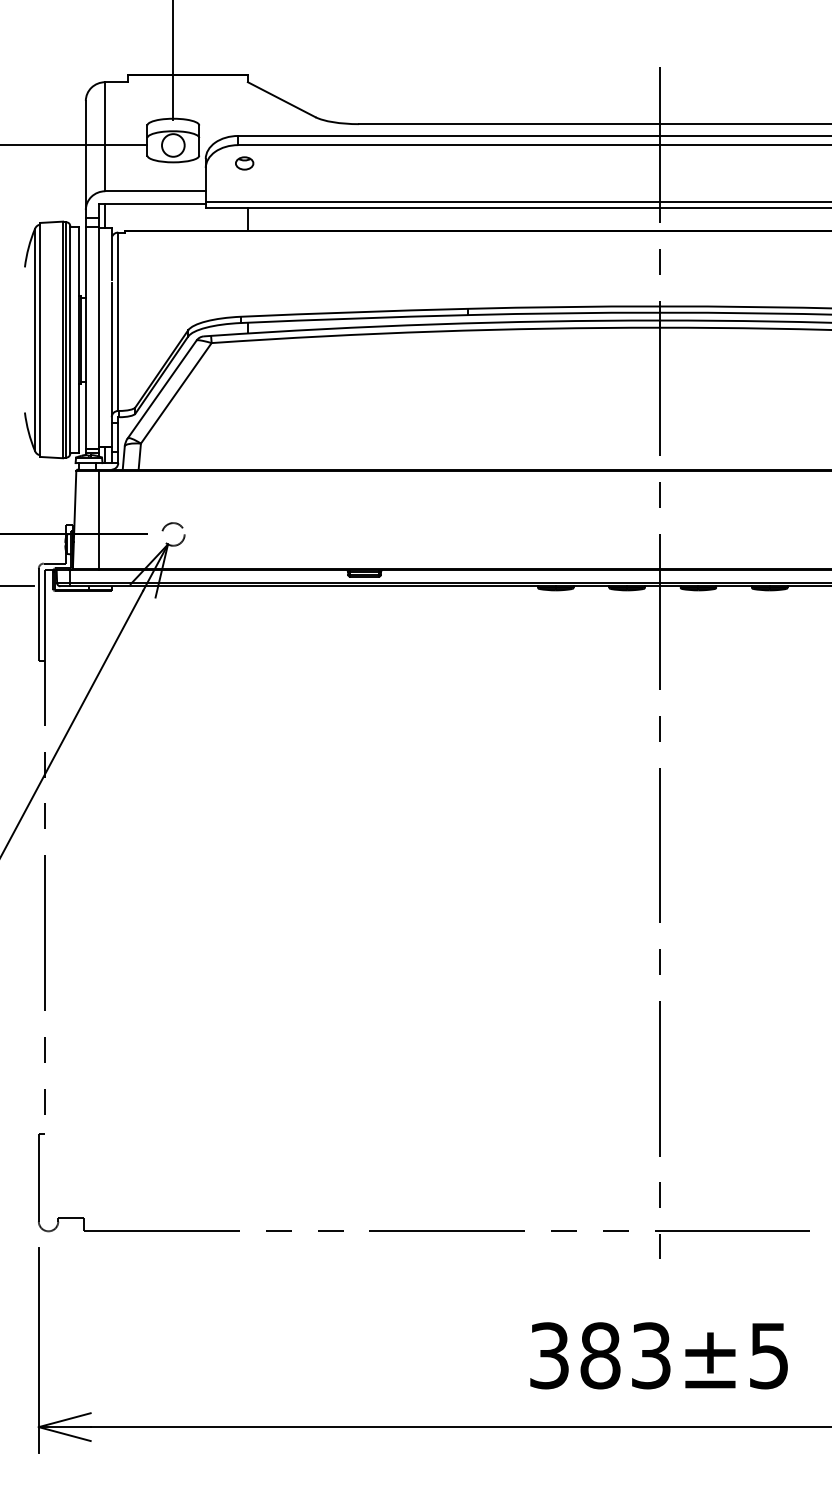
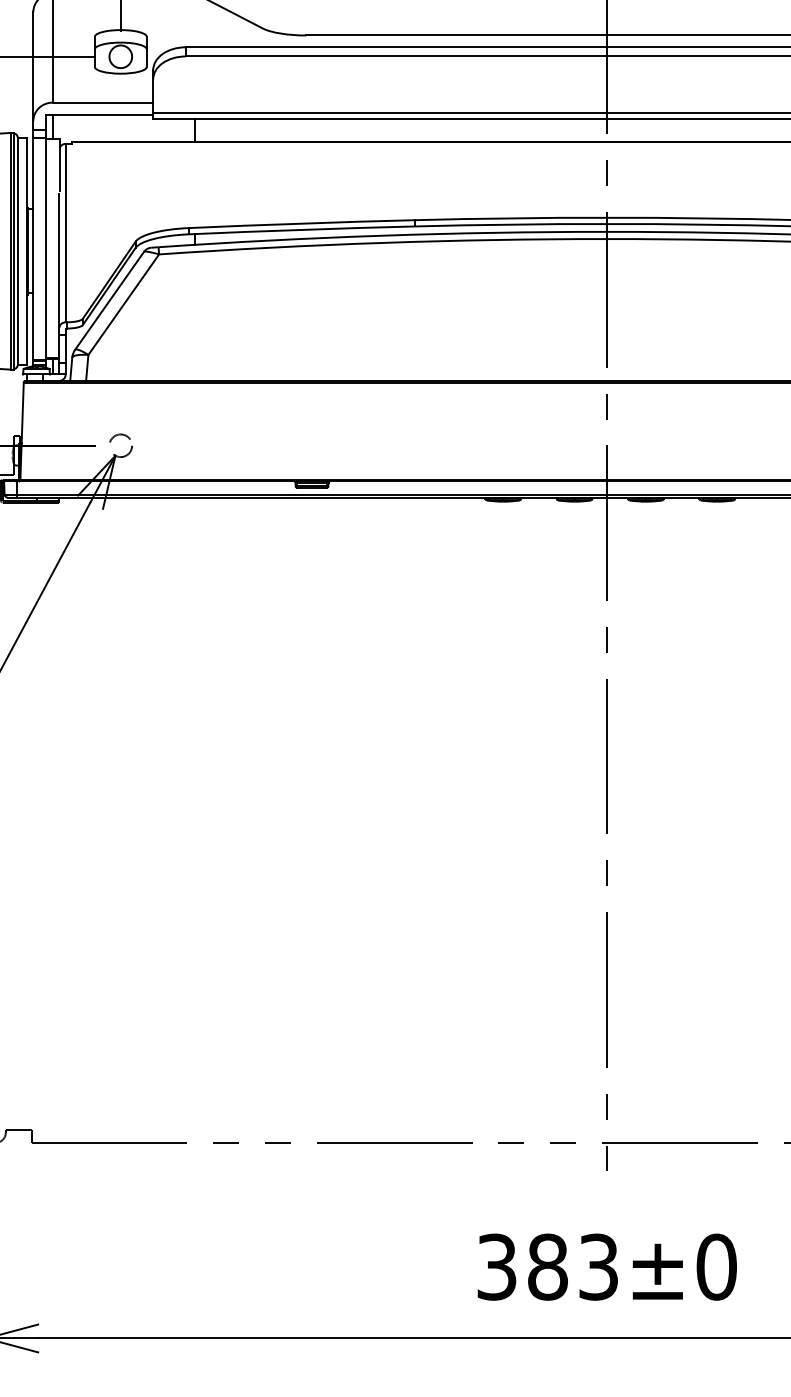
part: (244, 163) -> (191, 74), removed
line: (98, 519) -> (45, 430), removed
text: (769, 1355) -> (716, 1266), 383±5 -> 383±0

